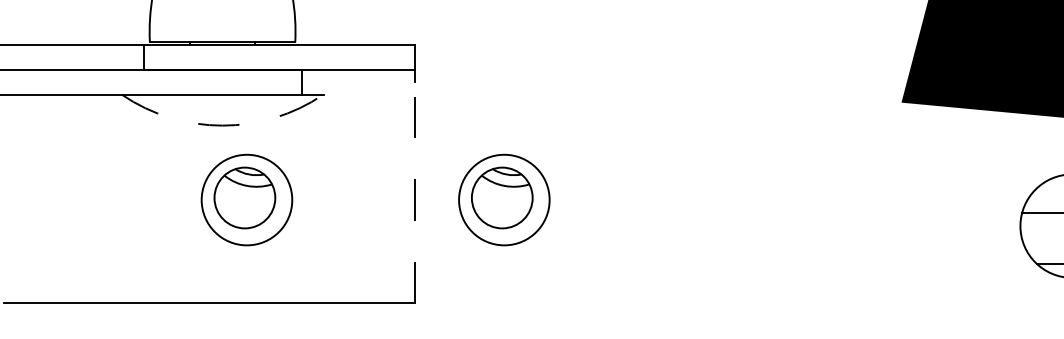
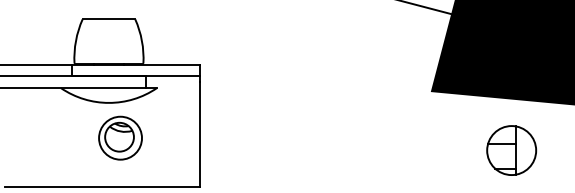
arc: (221, 124) -> (108, 102), dashed -> solid
line: (413, 192) -> (199, 134), dashed -> solid
part: (504, 198) -> (242, 137), removed

